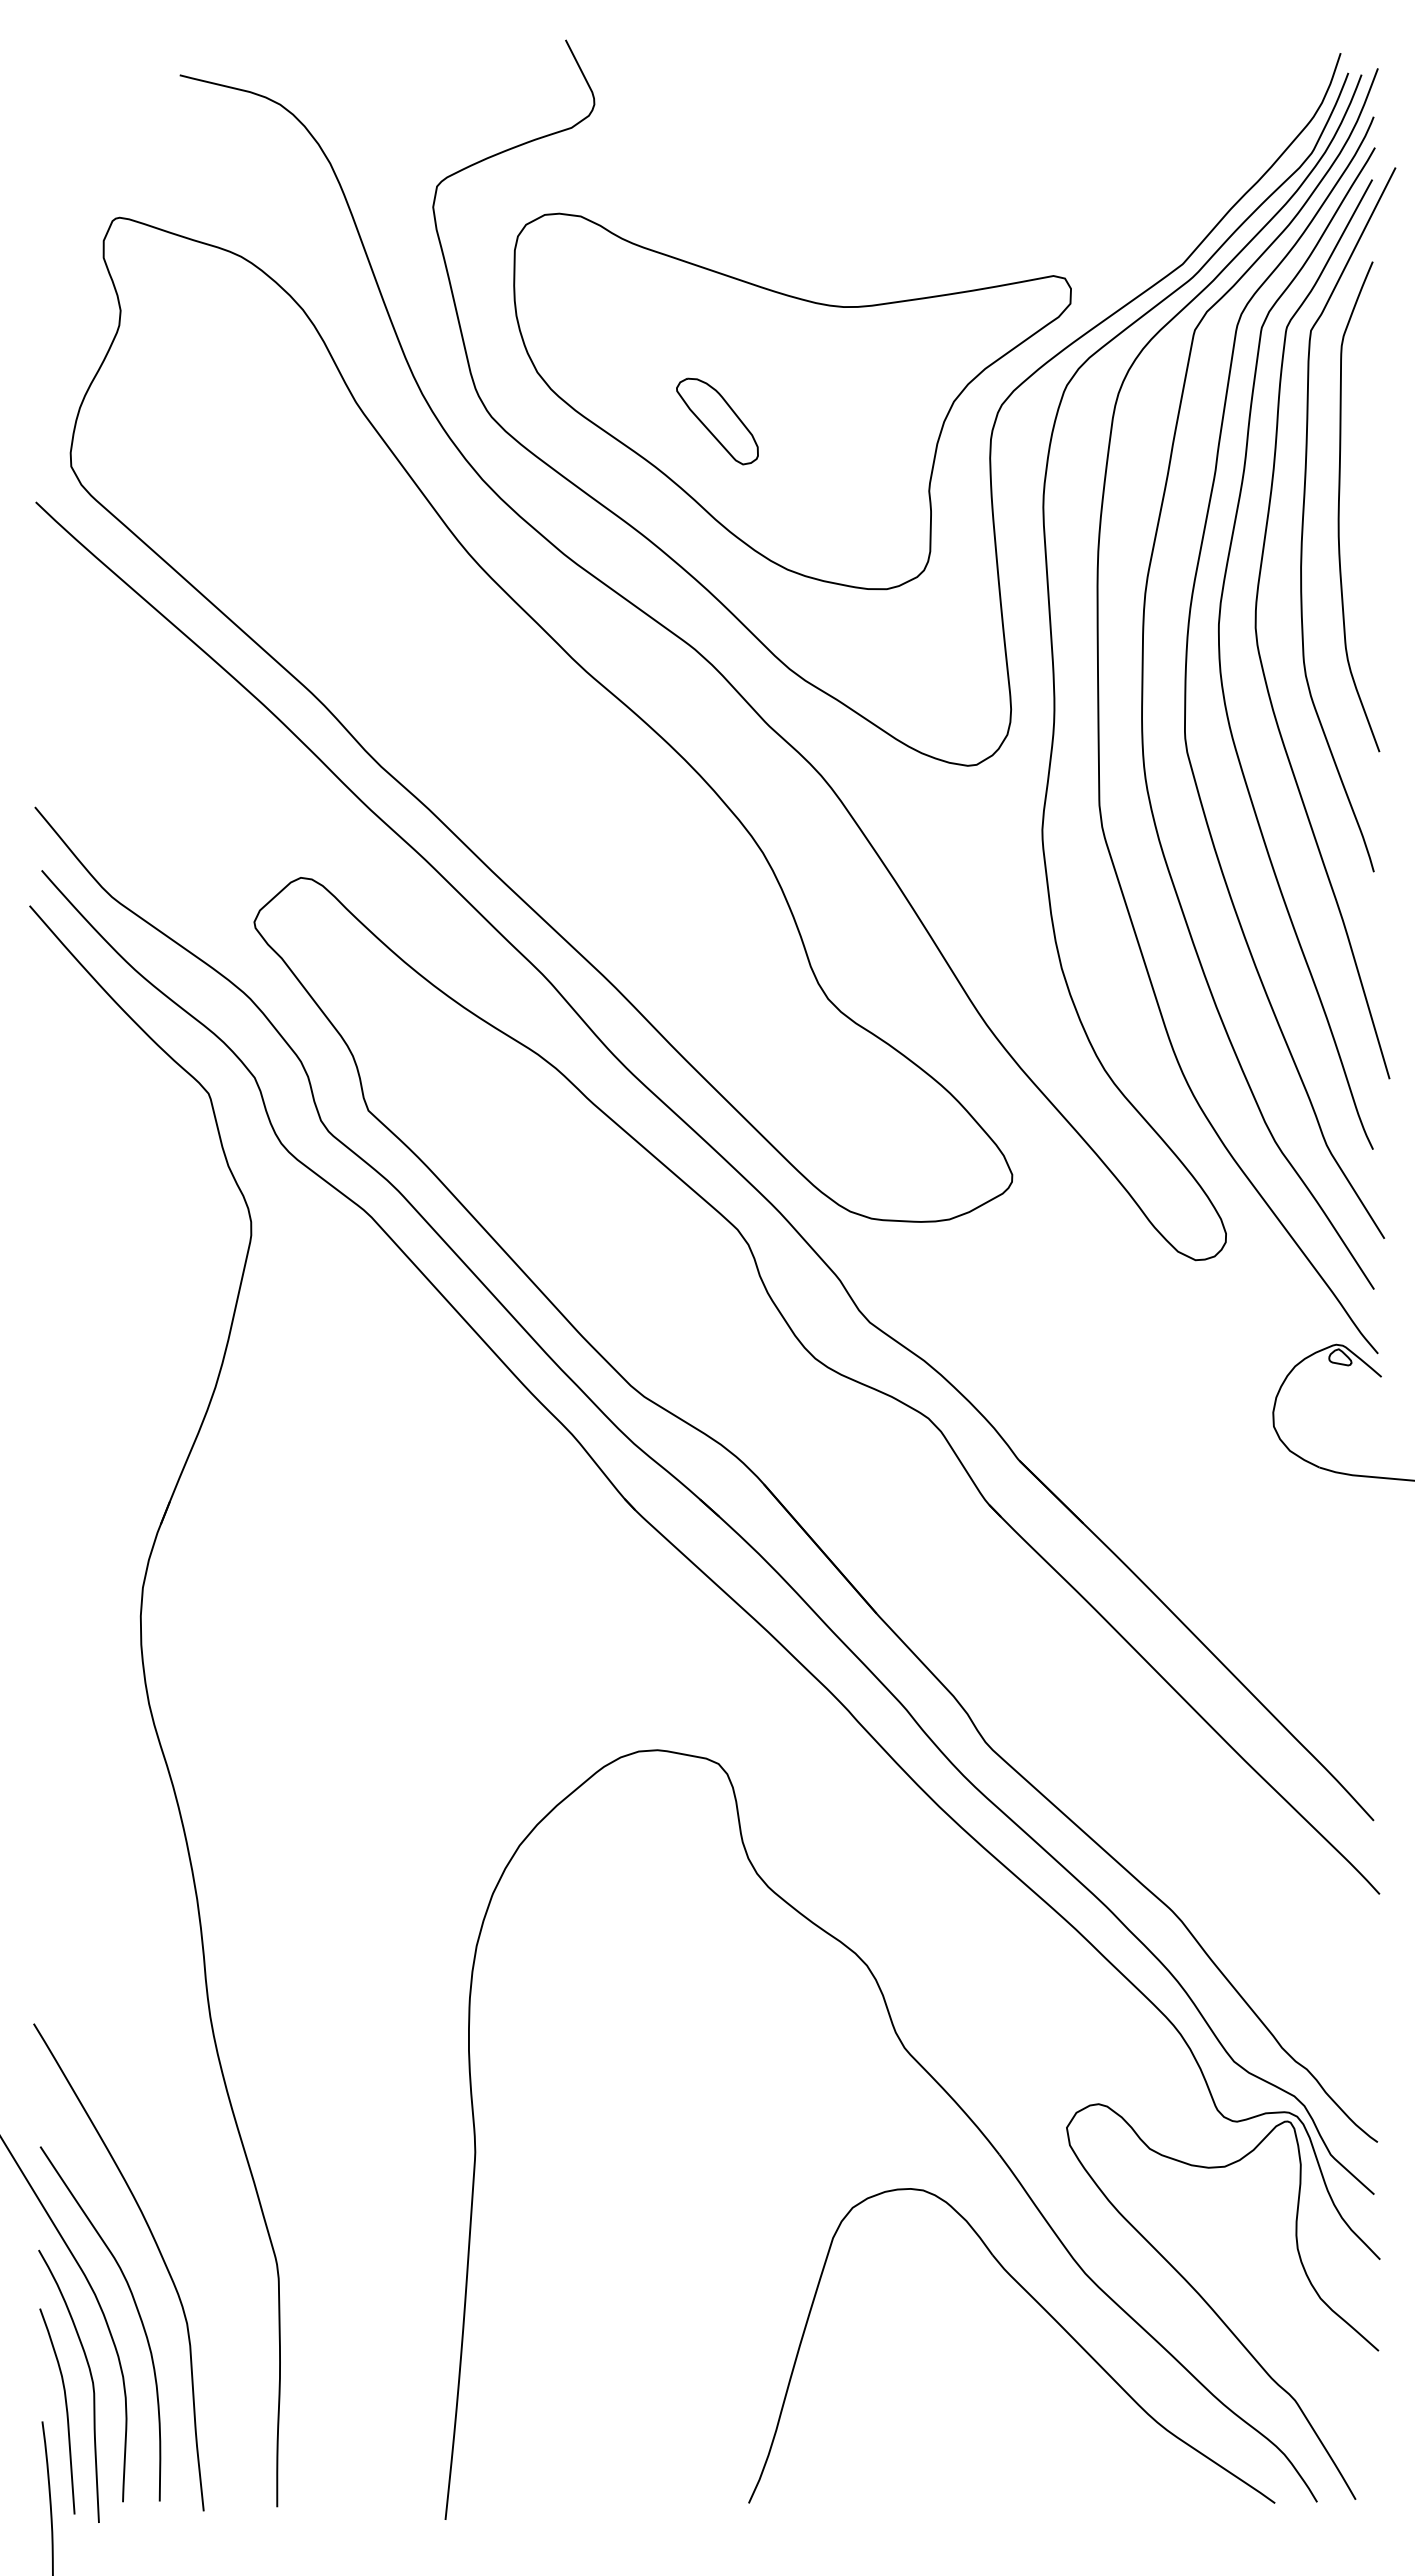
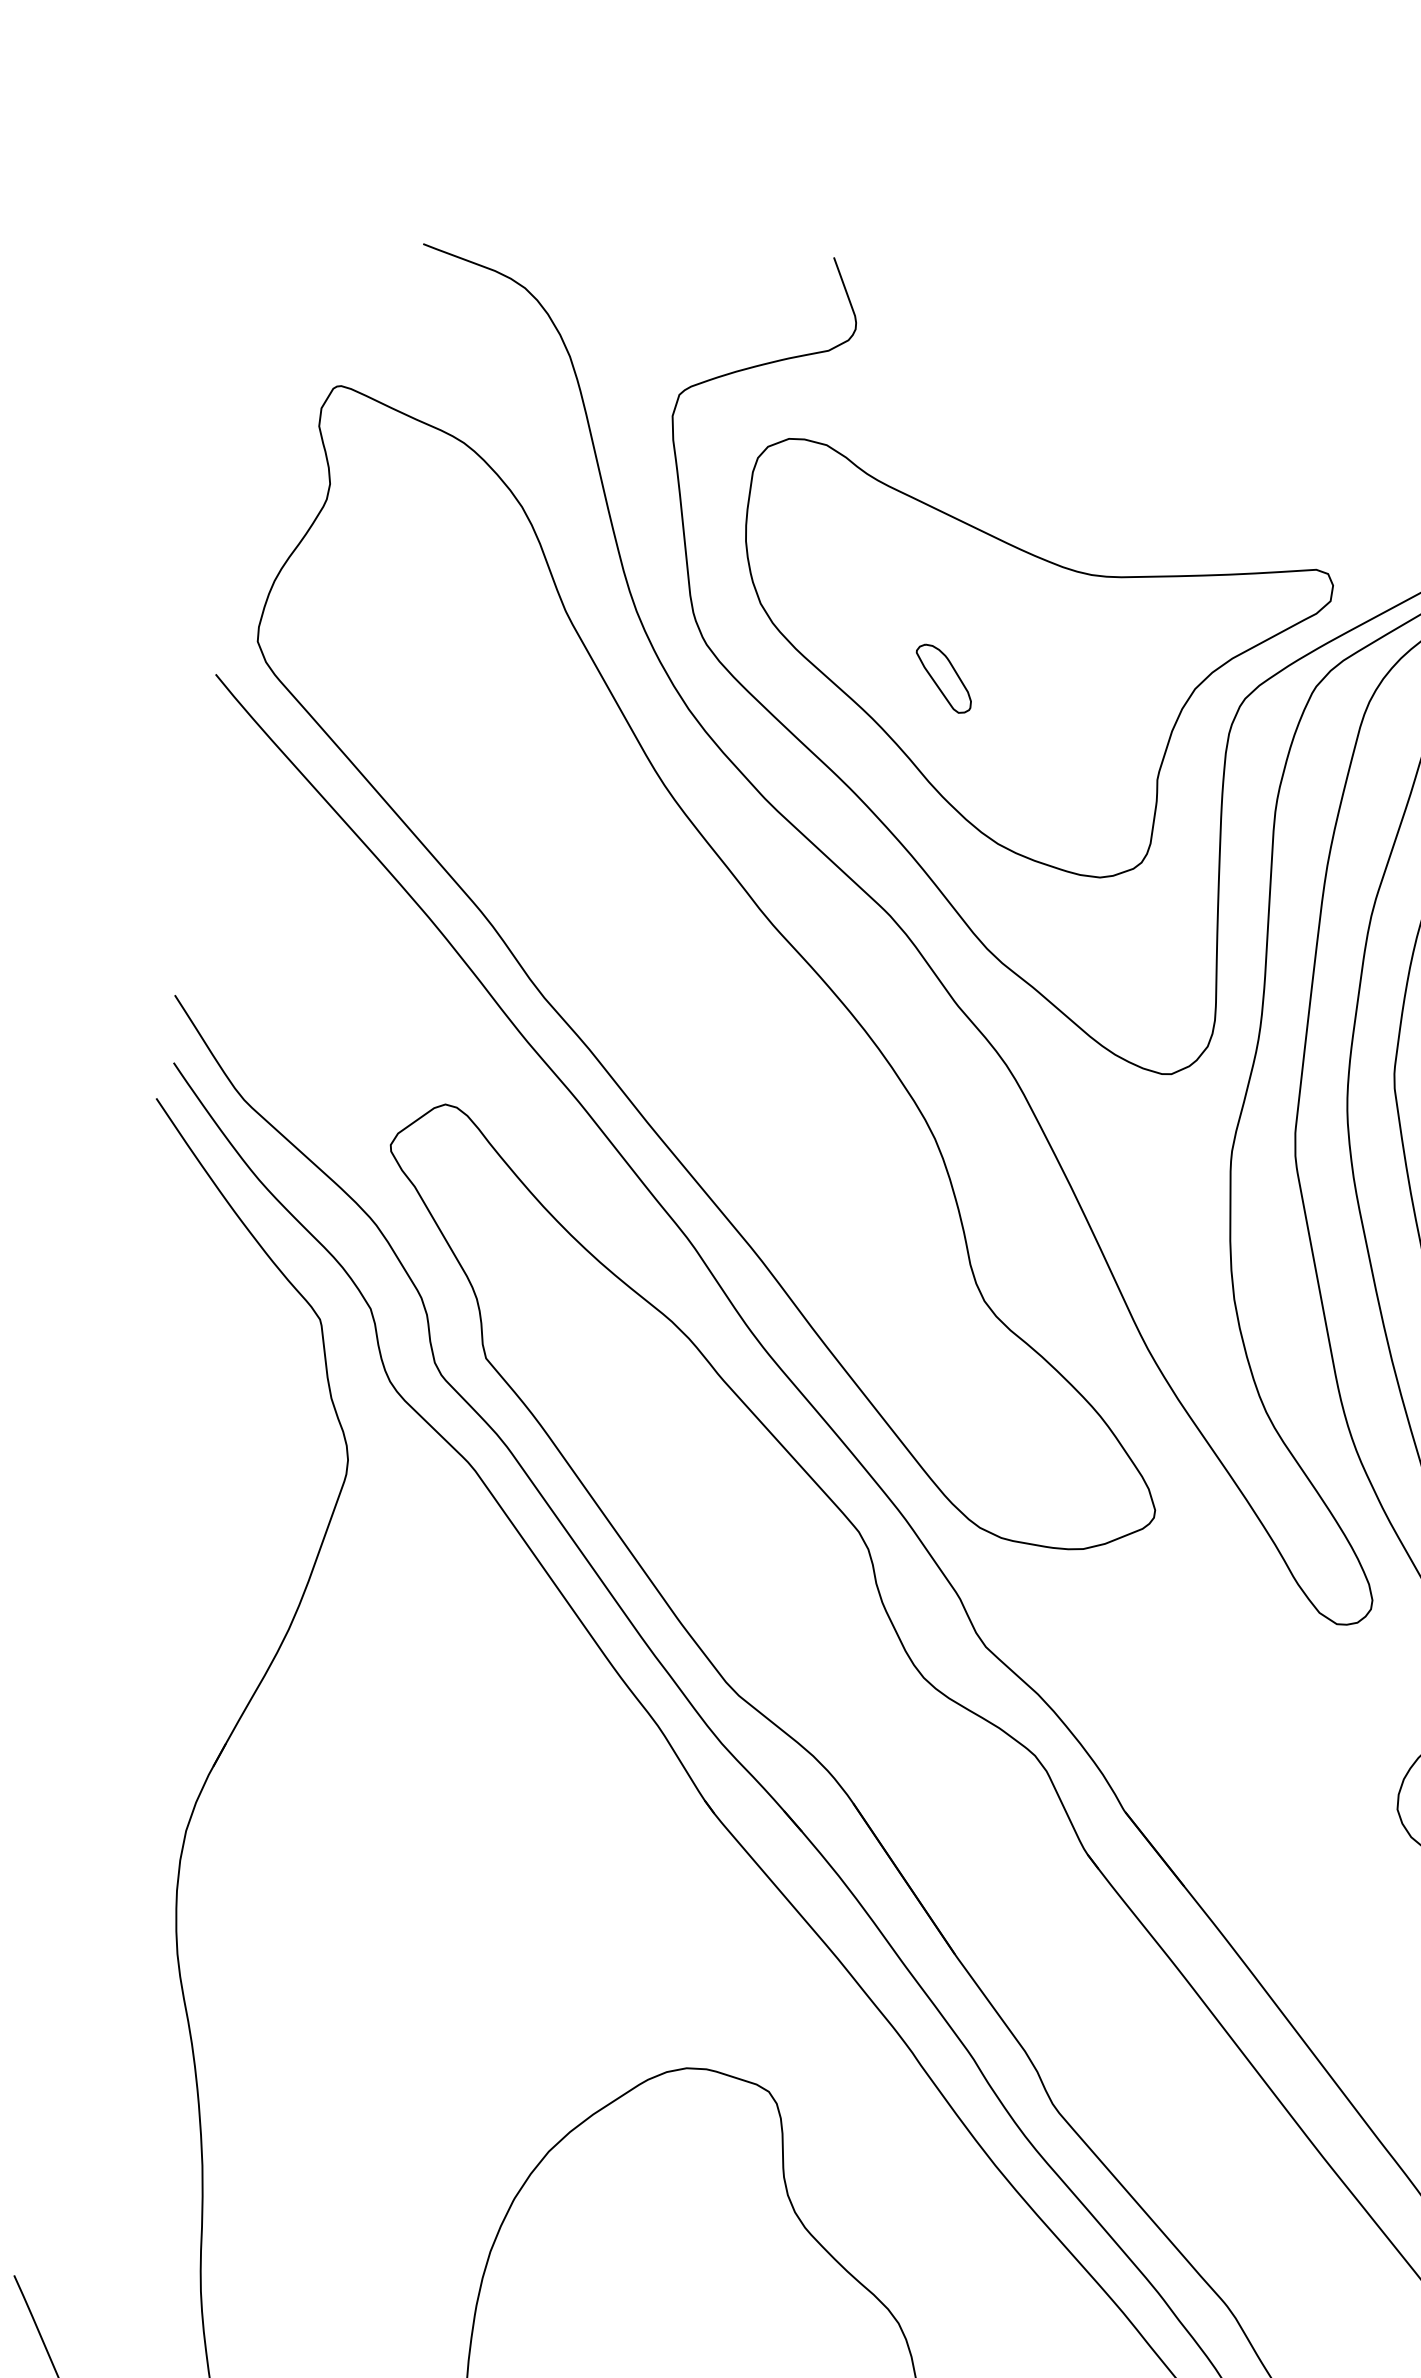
part: (717, 421) -> (943, 678), size x0.7

